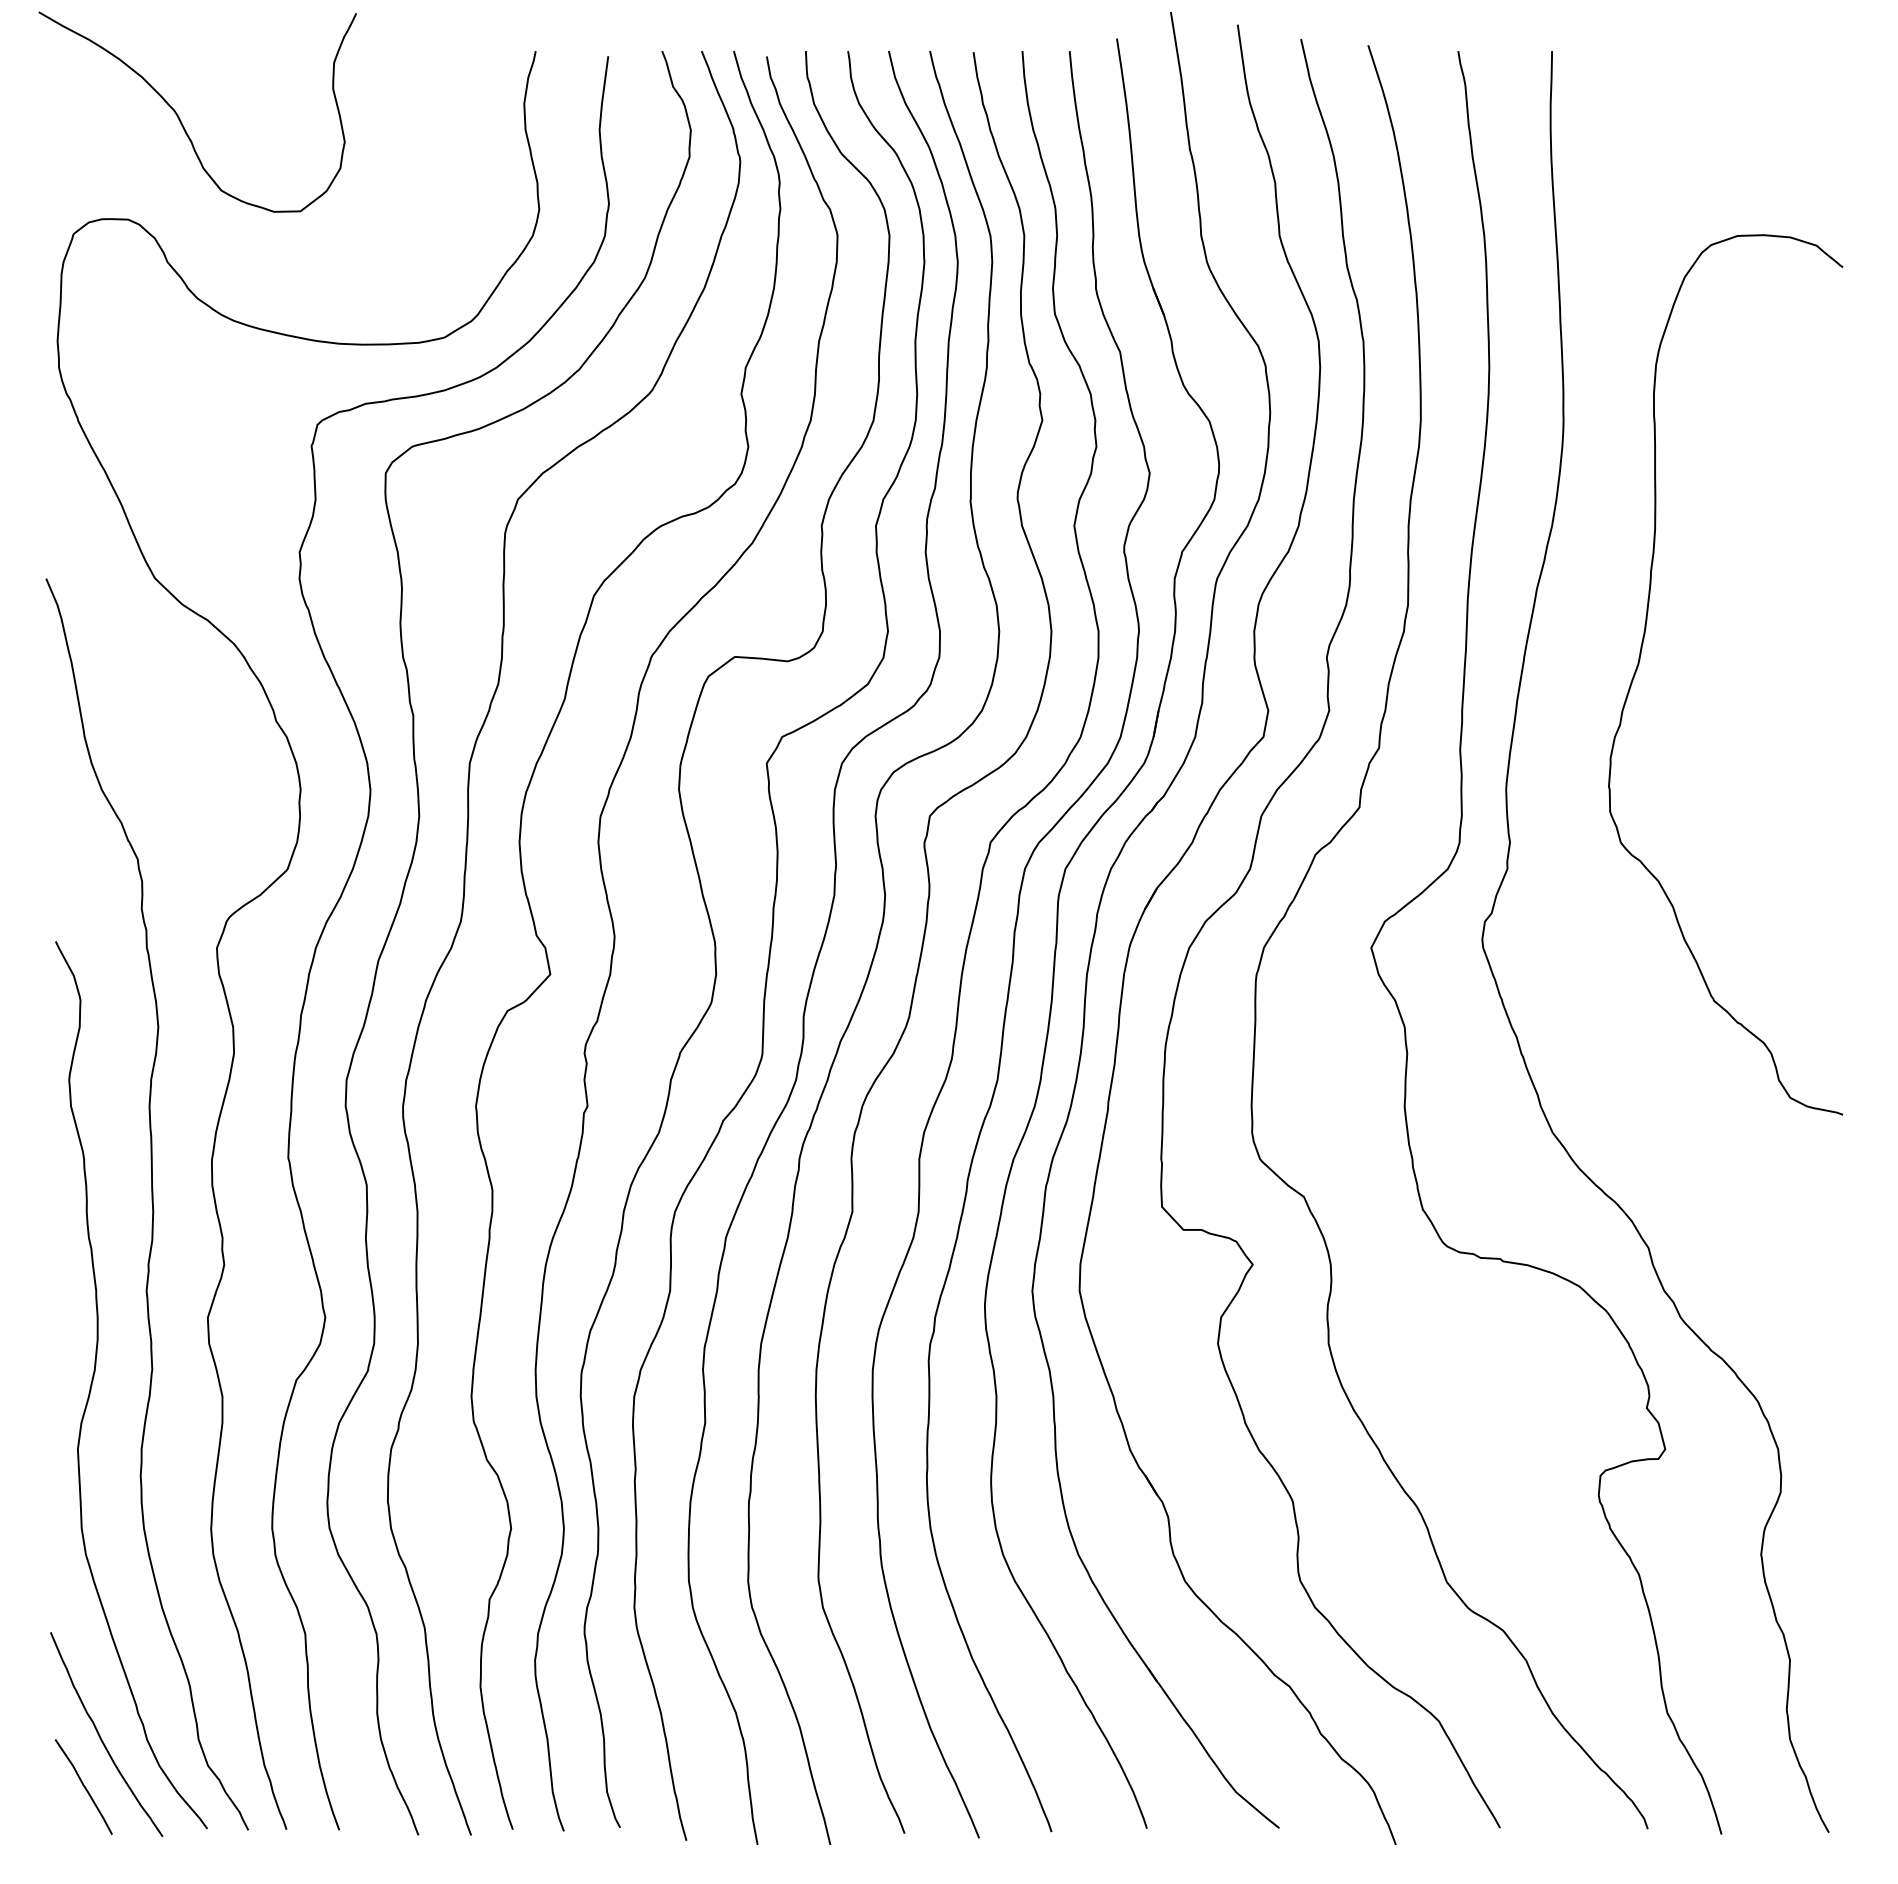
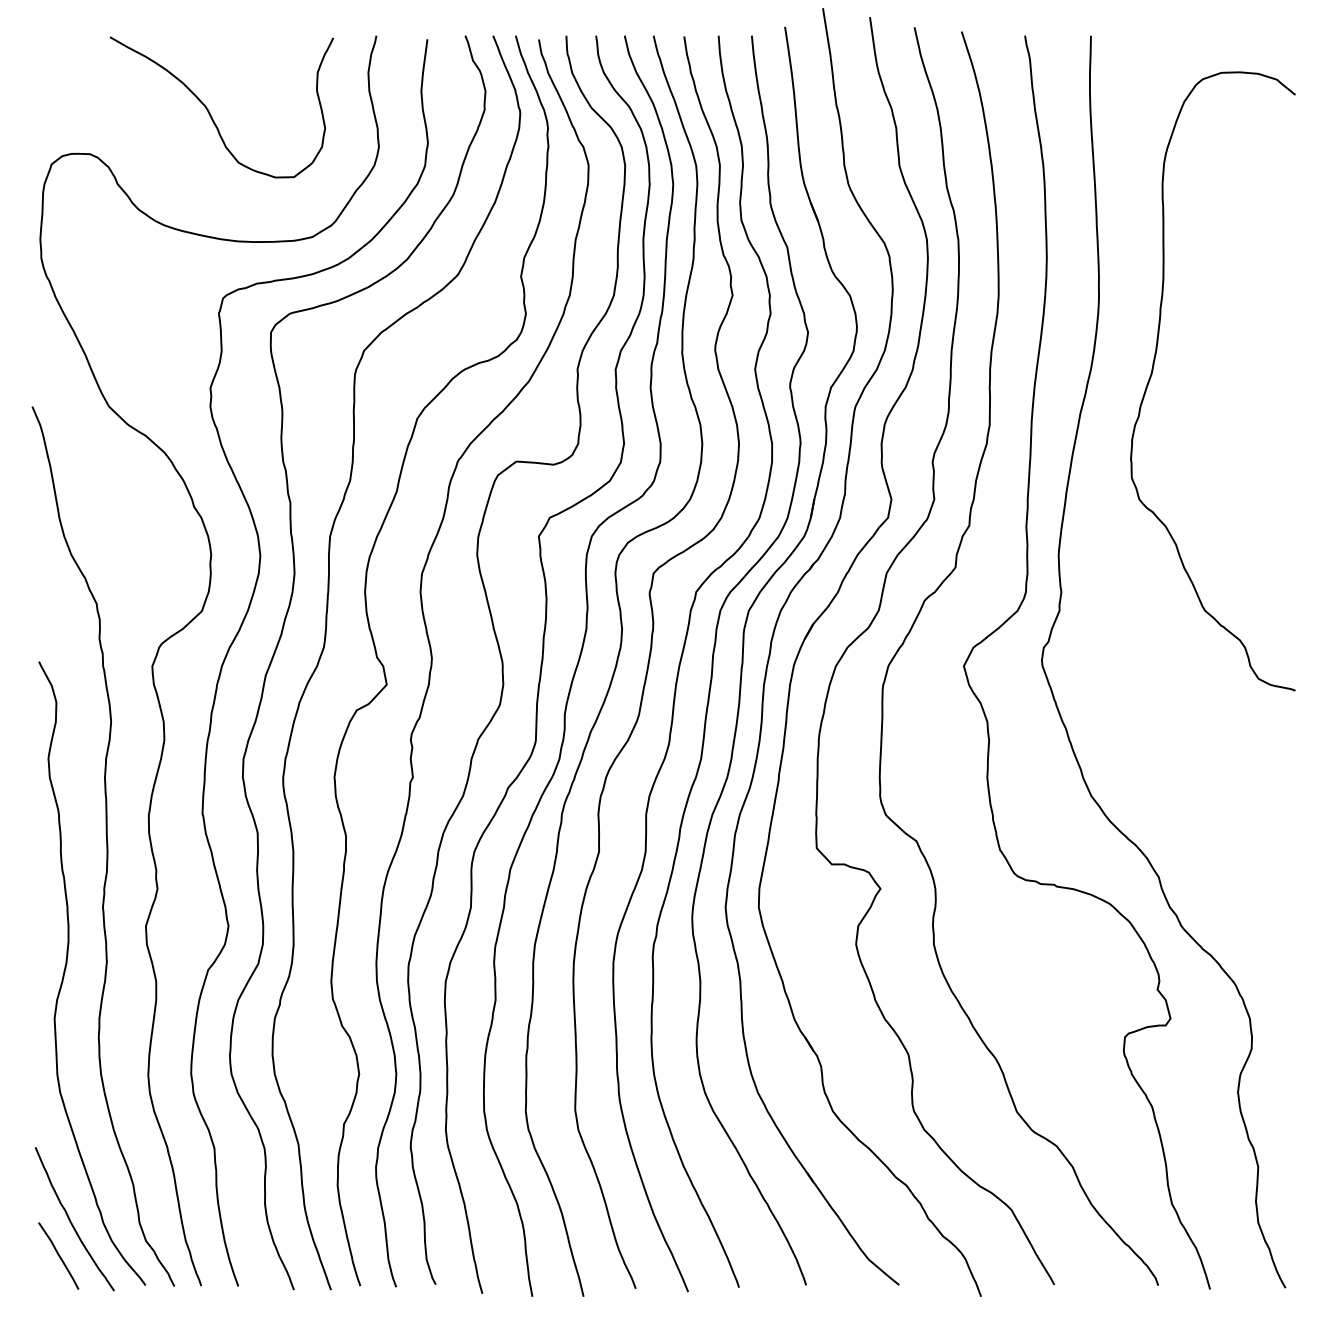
curve: (180, 119) -> (209, 112), moved
curve: (1640, 660) -> (1153, 371), moved

